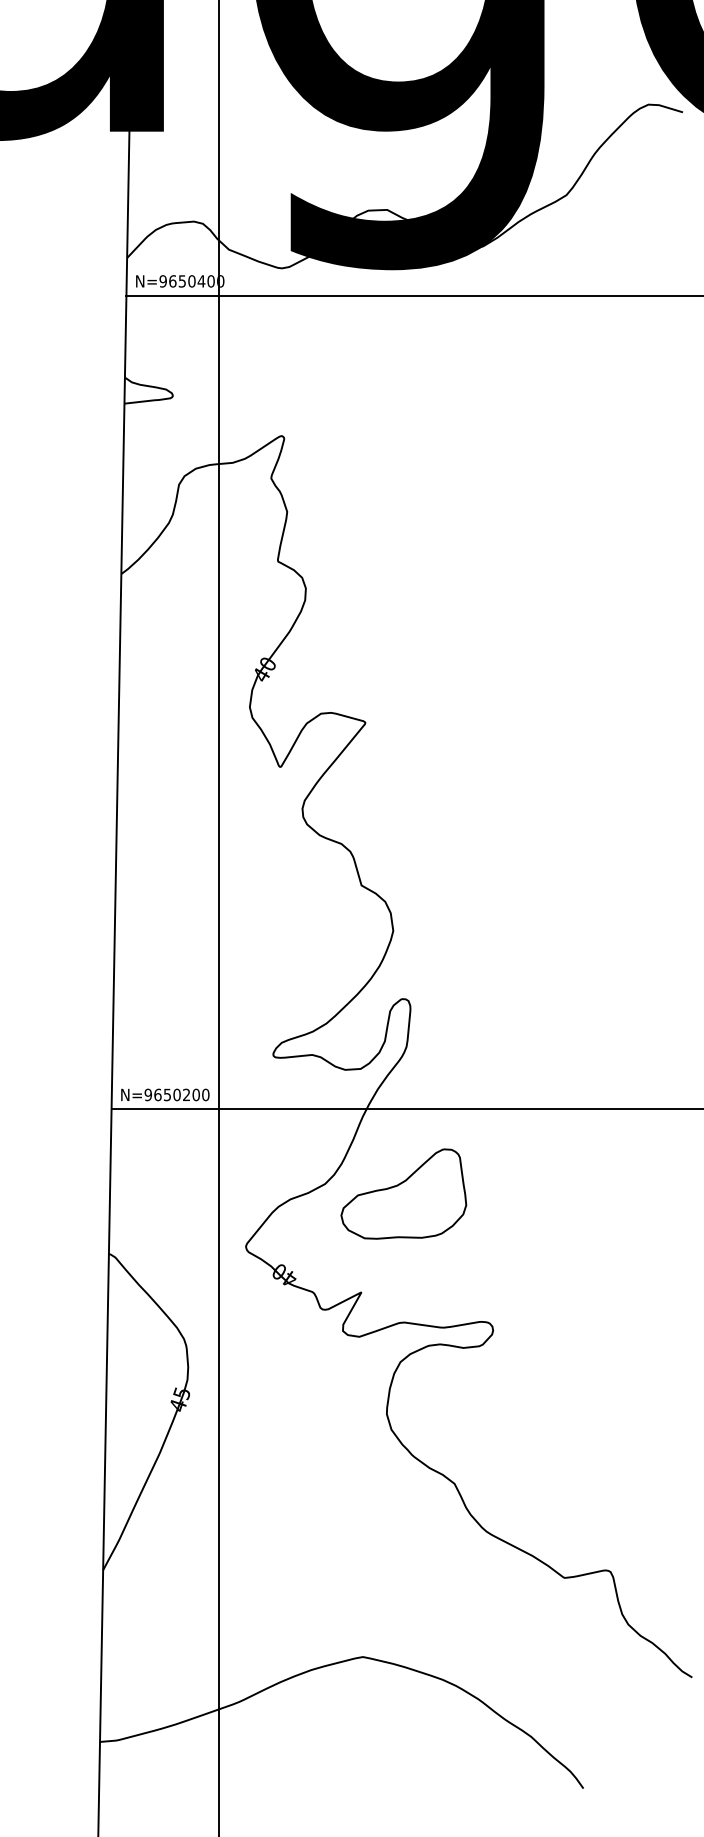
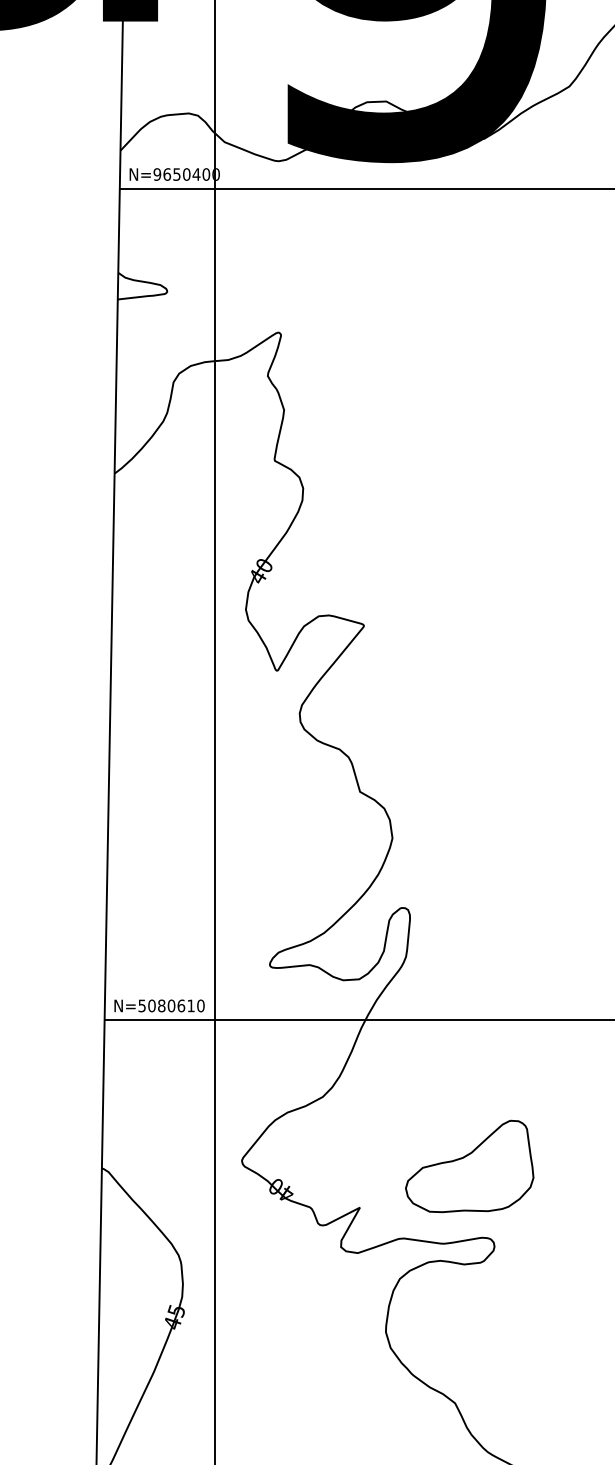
text: (171, 1094) -> (165, 1005), N=9650200 -> N=5080610
part: (403, 1193) -> (469, 1165), moved

